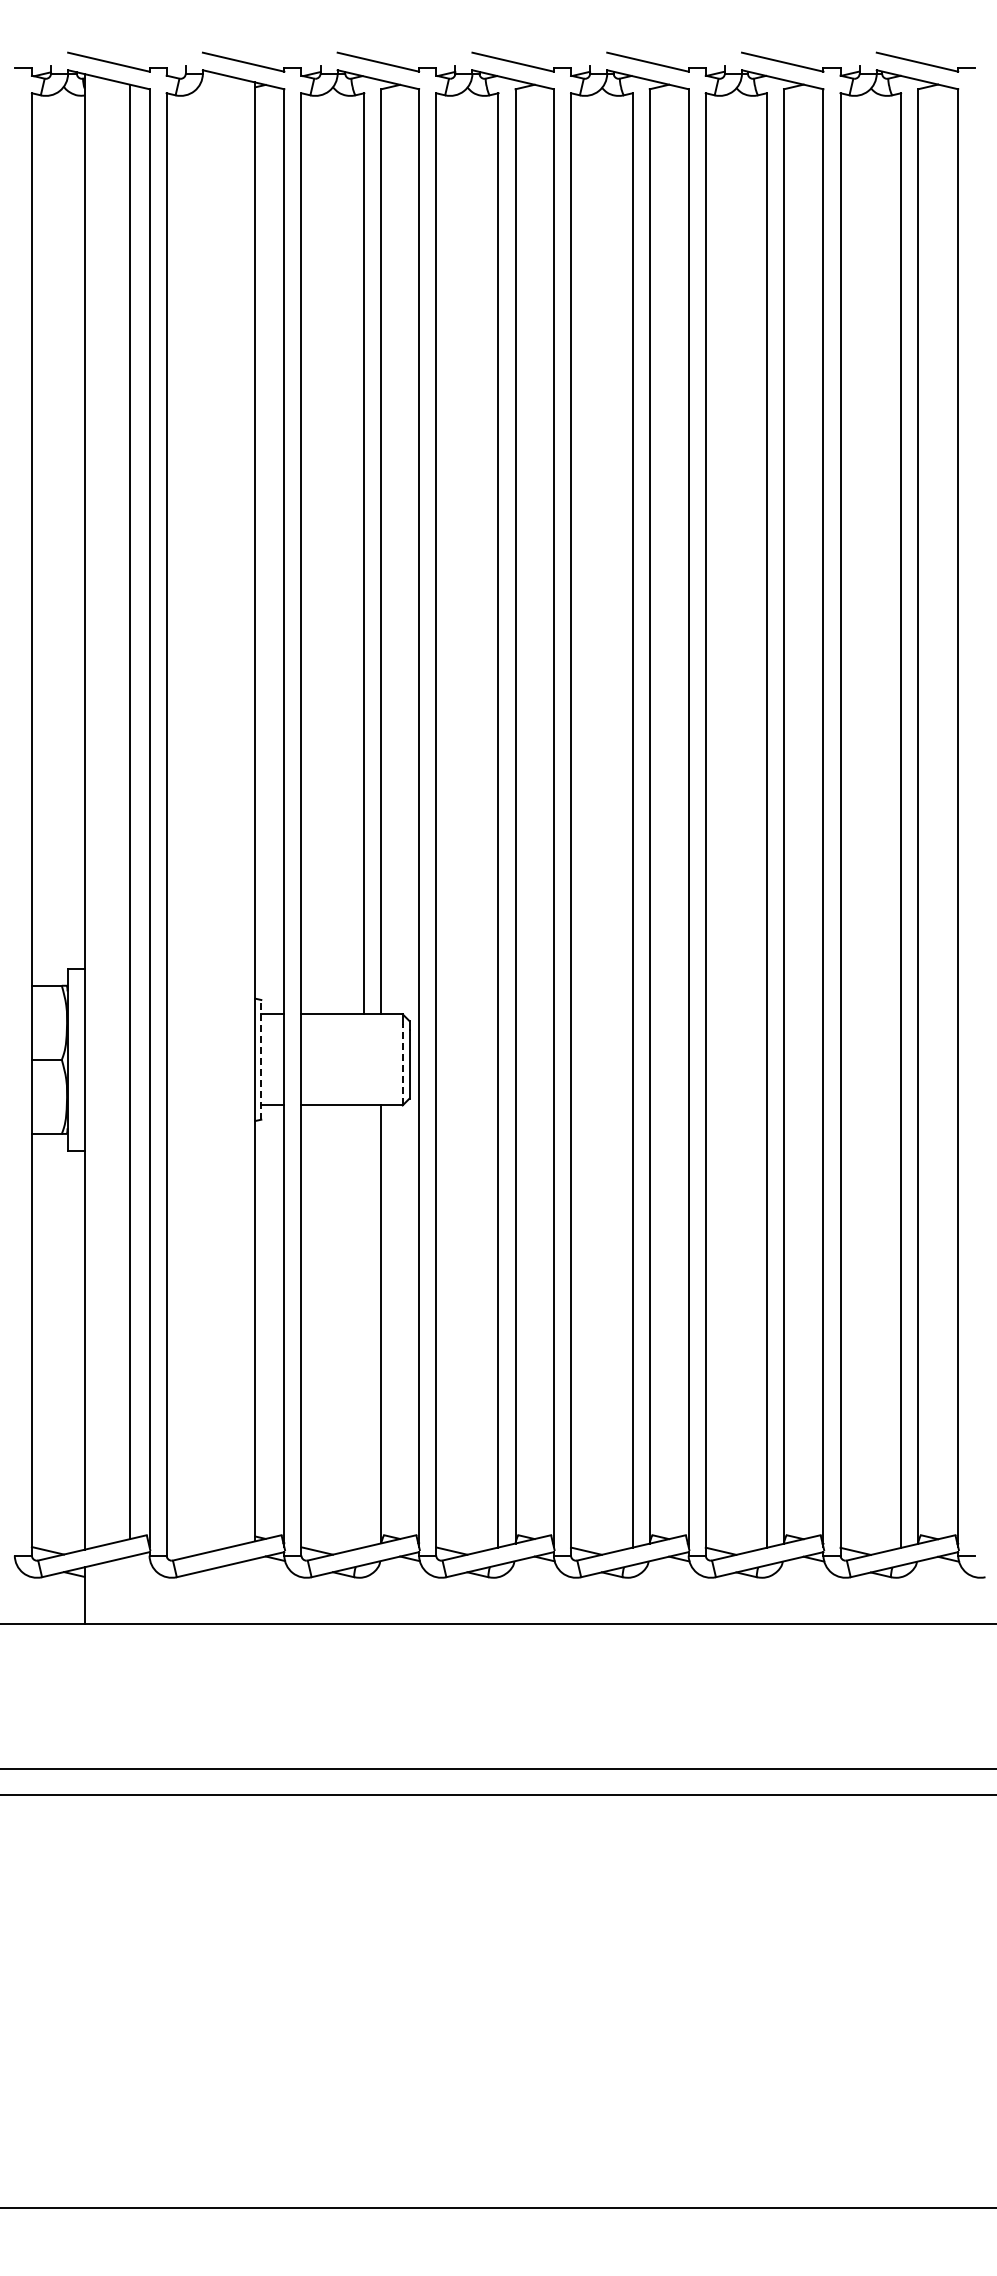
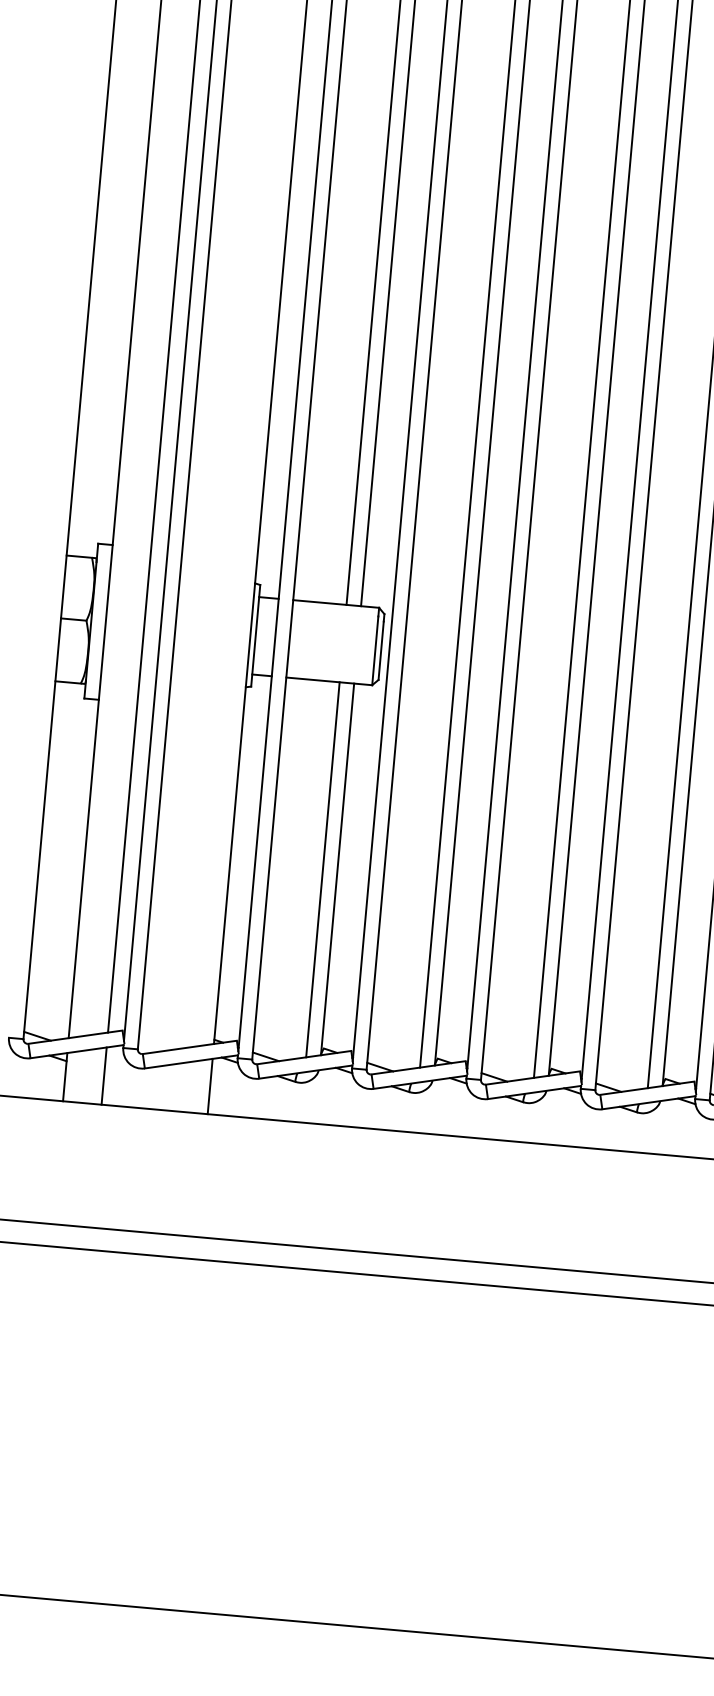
line: (261, 1059) -> (255, 635), dashed -> solid
line: (402, 1064) -> (375, 650), dashed -> solid
line: (364, 1326) -> (323, 869), added
line: (130, 1590) -> (104, 1076), added
line: (255, 1591) -> (210, 1086), added

